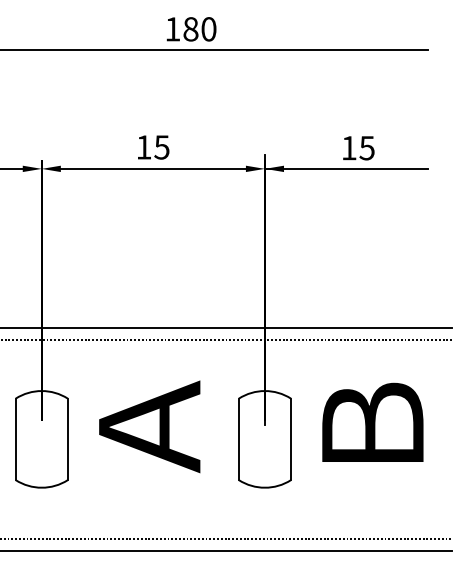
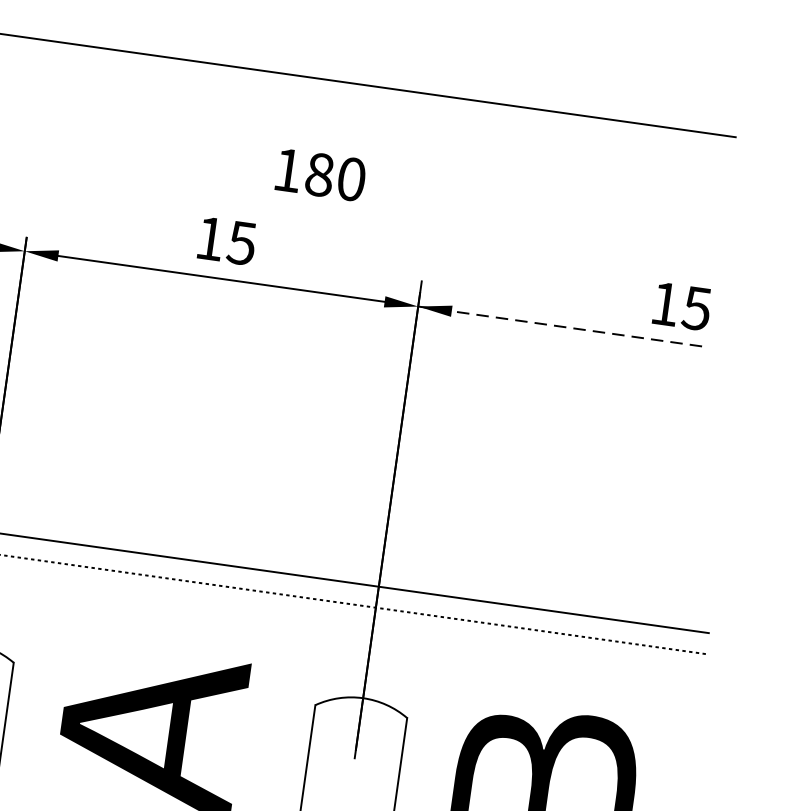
text: (191, 29) -> (320, 175), moved
text: (358, 148) -> (681, 306), moved
line: (346, 168) -> (562, 326), solid -> dashed

